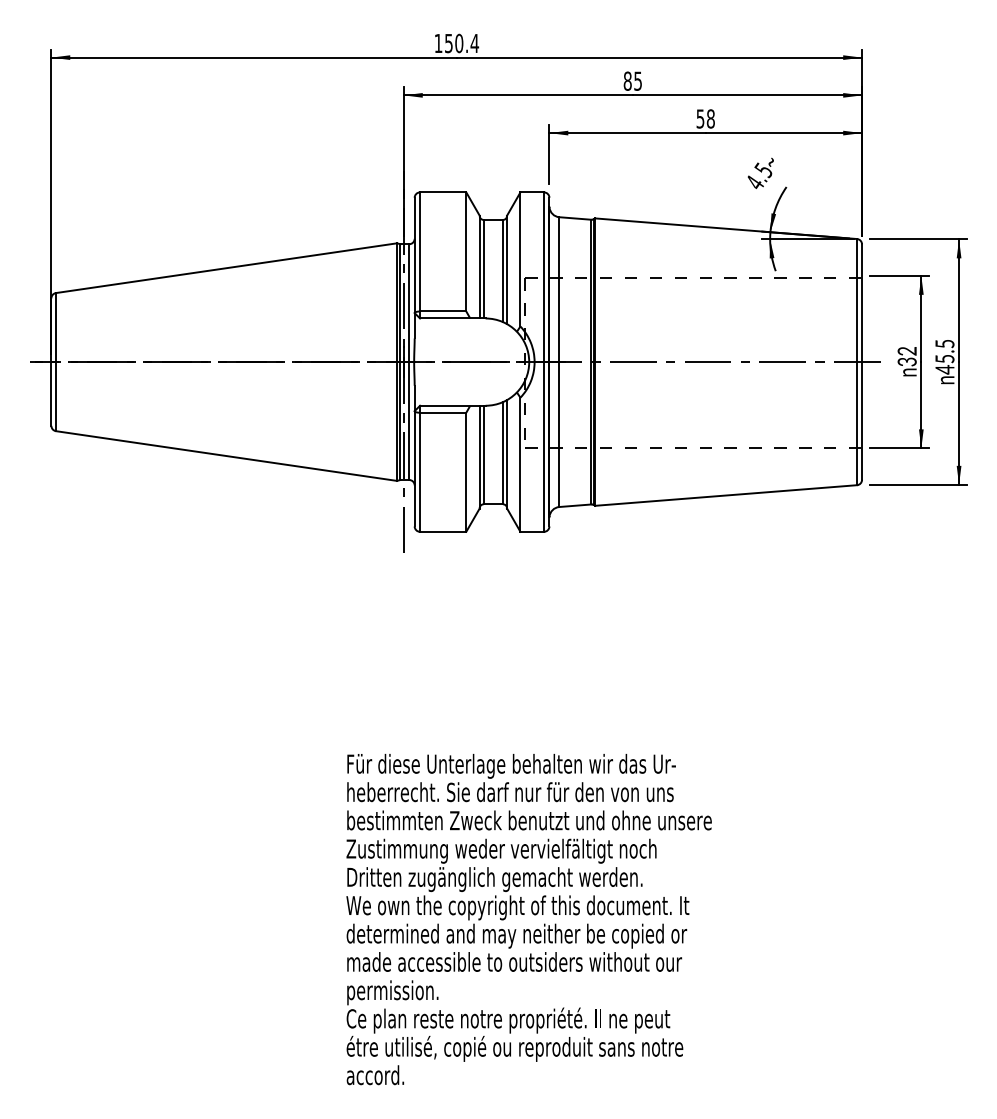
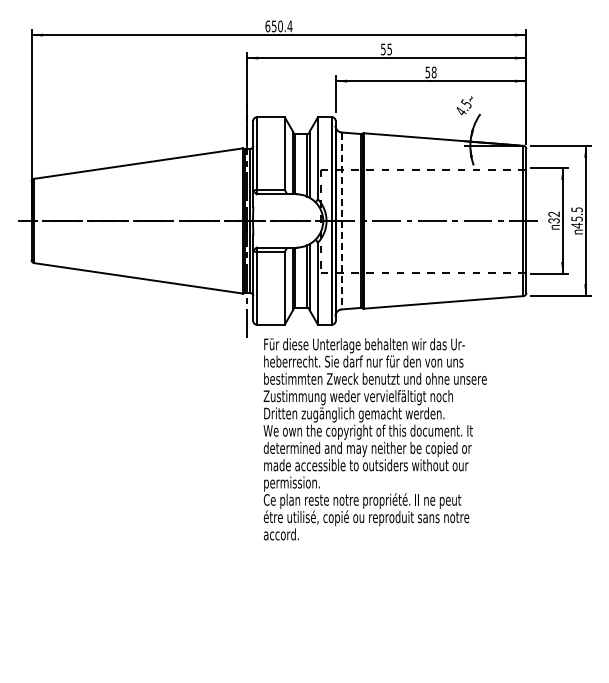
text: (437, 43) -> (267, 26), 150.4 -> 650.4
text: (627, 81) -> (383, 49), 85 -> 55
line: (559, 362) -> (341, 221), solid -> dashed
text: (527, 919) -> (374, 439), moved

